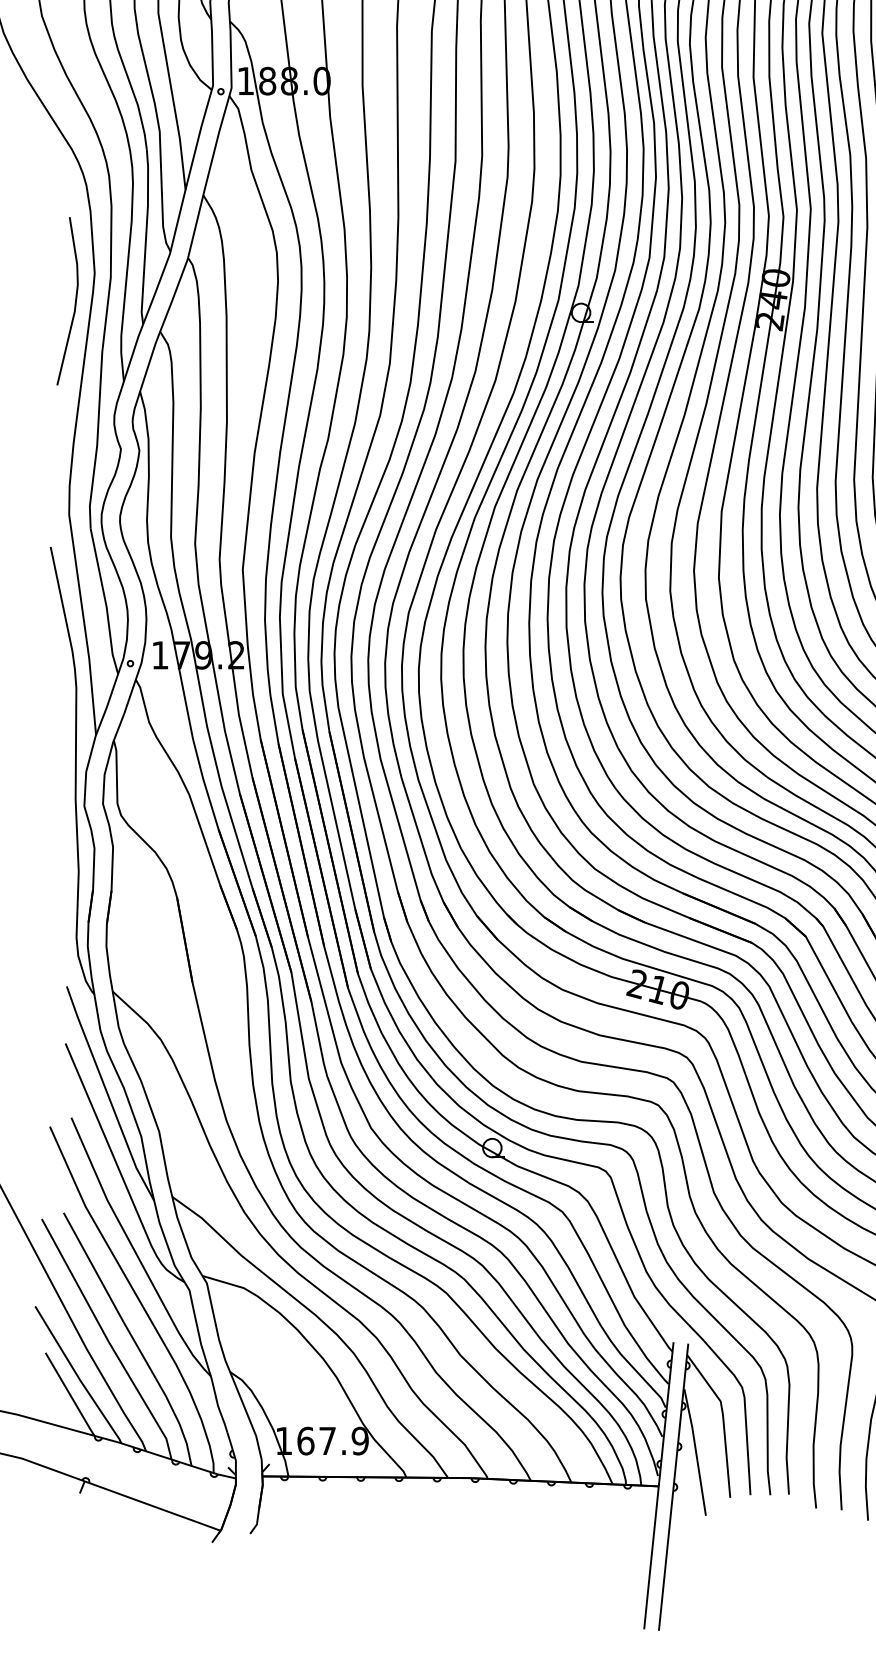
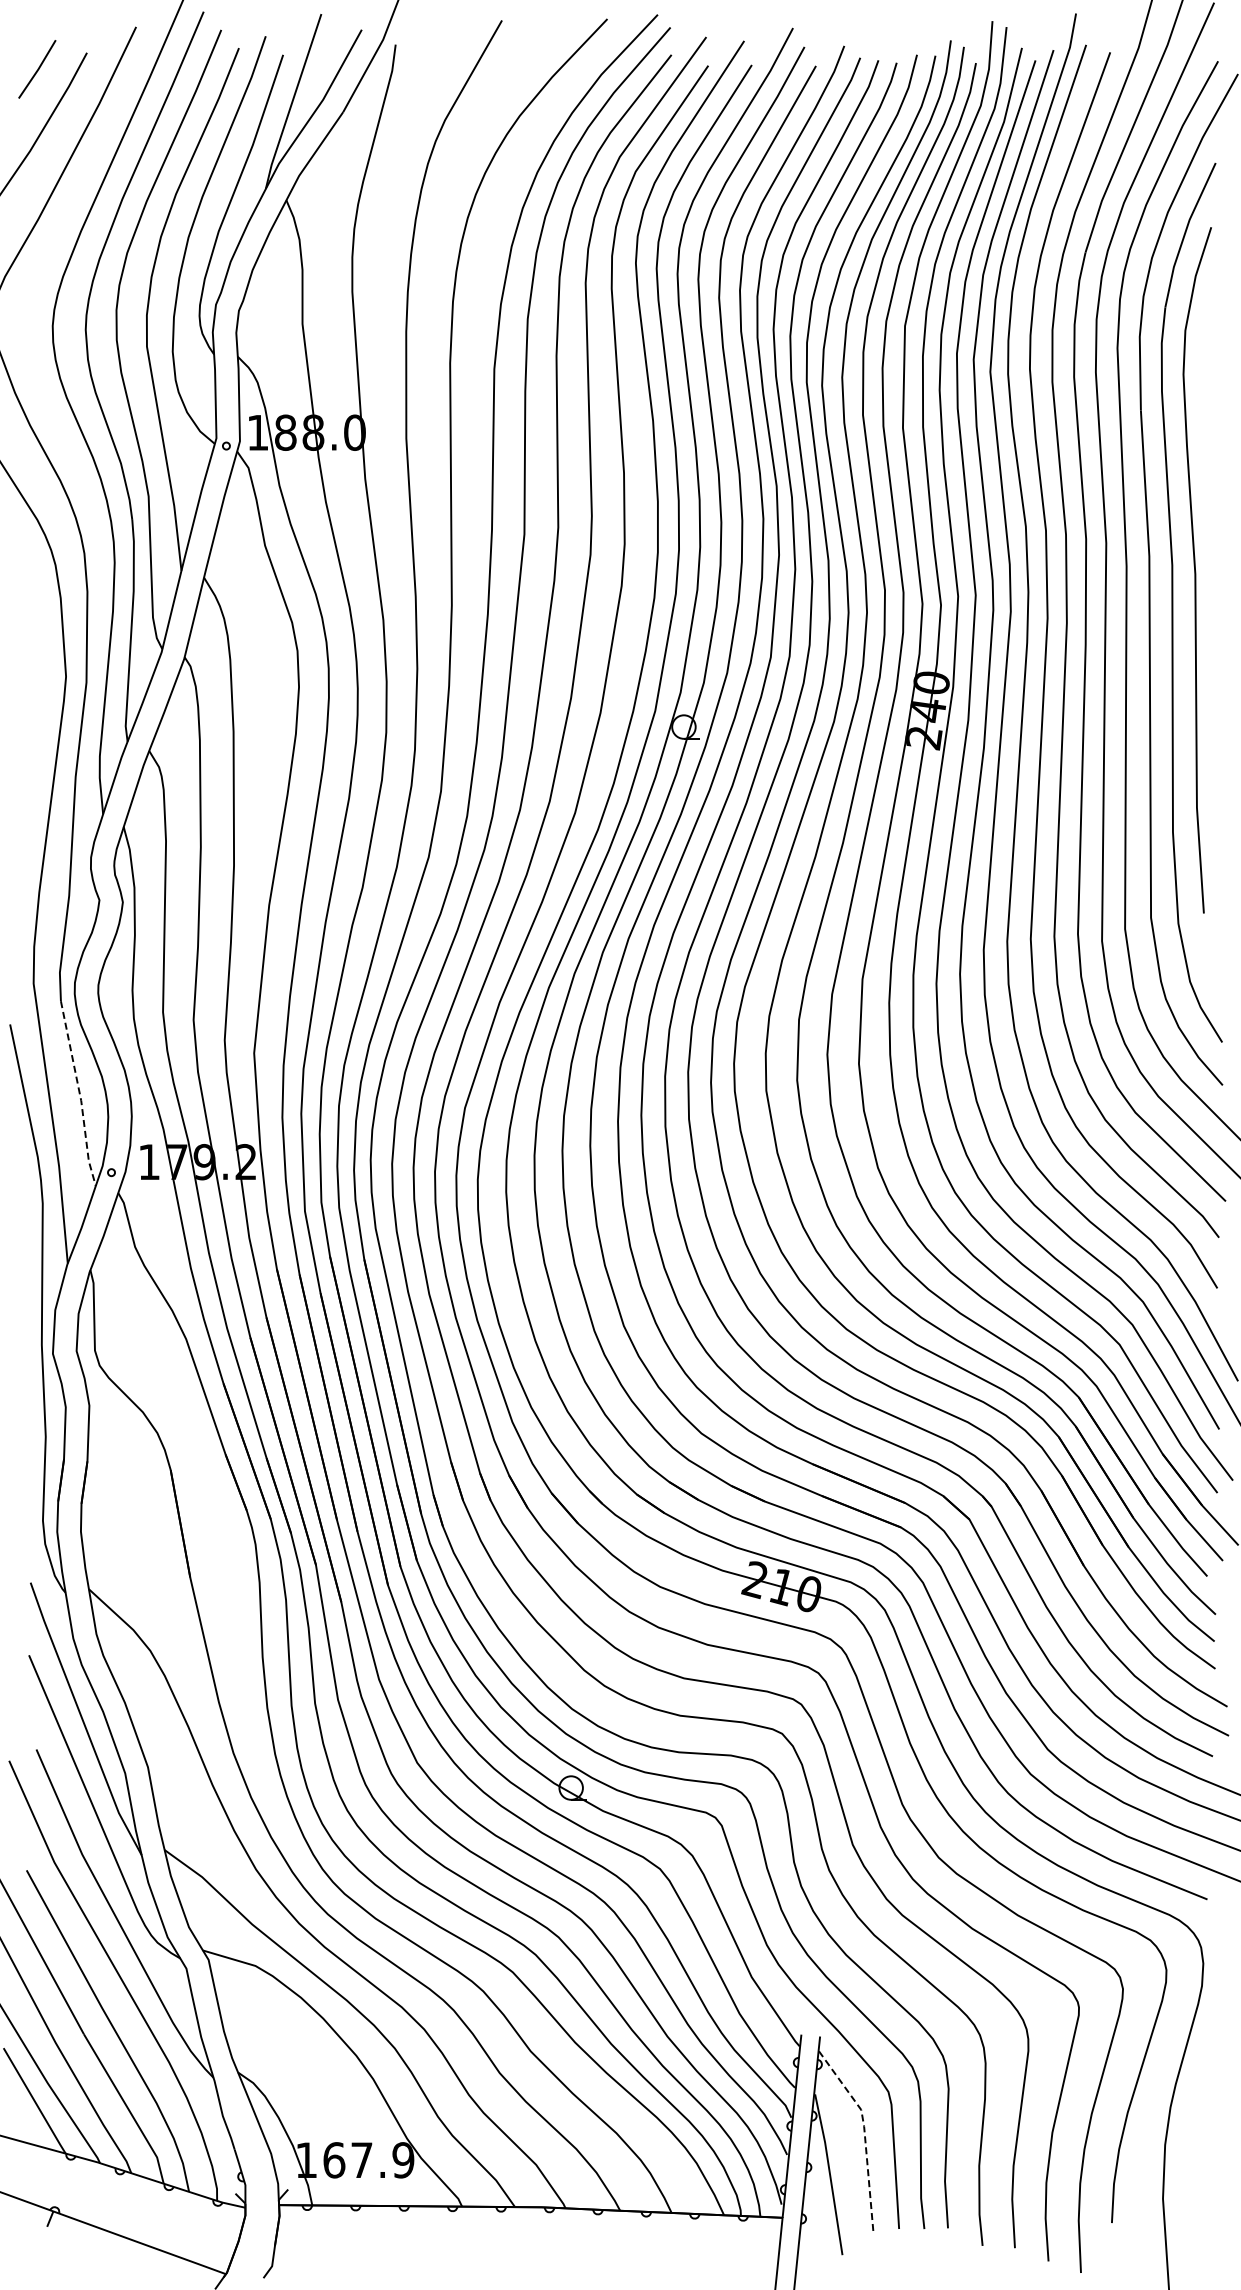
line: (74, 304) -> (40, 716), removed
line: (106, 602) -> (80, 1094), solid -> dashed
line: (723, 1420) -> (864, 2134), solid -> dashed

